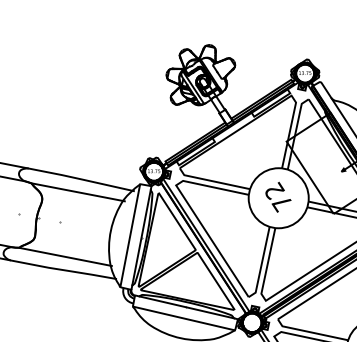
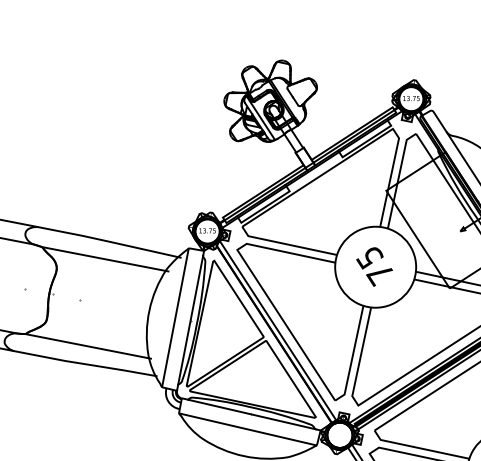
text: (274, 190) -> (369, 256), 72 -> 75

